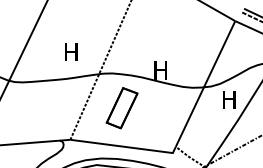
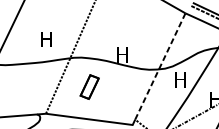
line: (205, 84) -> (160, 66), solid -> dashed
part: (121, 108) -> (89, 87), size x0.7

